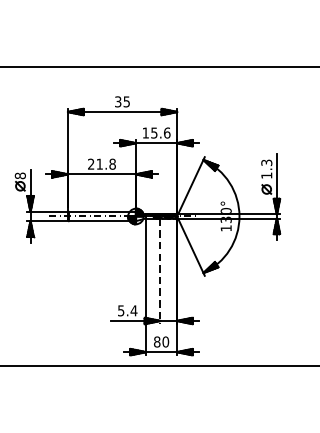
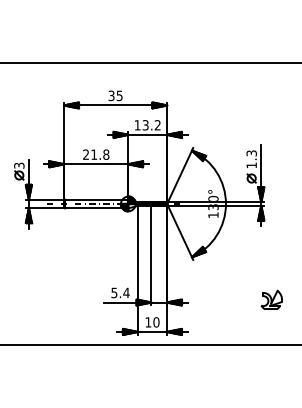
text: (160, 133) -> (151, 125), 15.6 -> 13.2
text: (20, 175) -> (19, 165), 8 -> 3
line: (160, 271) -> (151, 255), dashed -> solid
part: (287, 317) -> (271, 299), added
text: (157, 342) -> (148, 322), 80 -> 10

